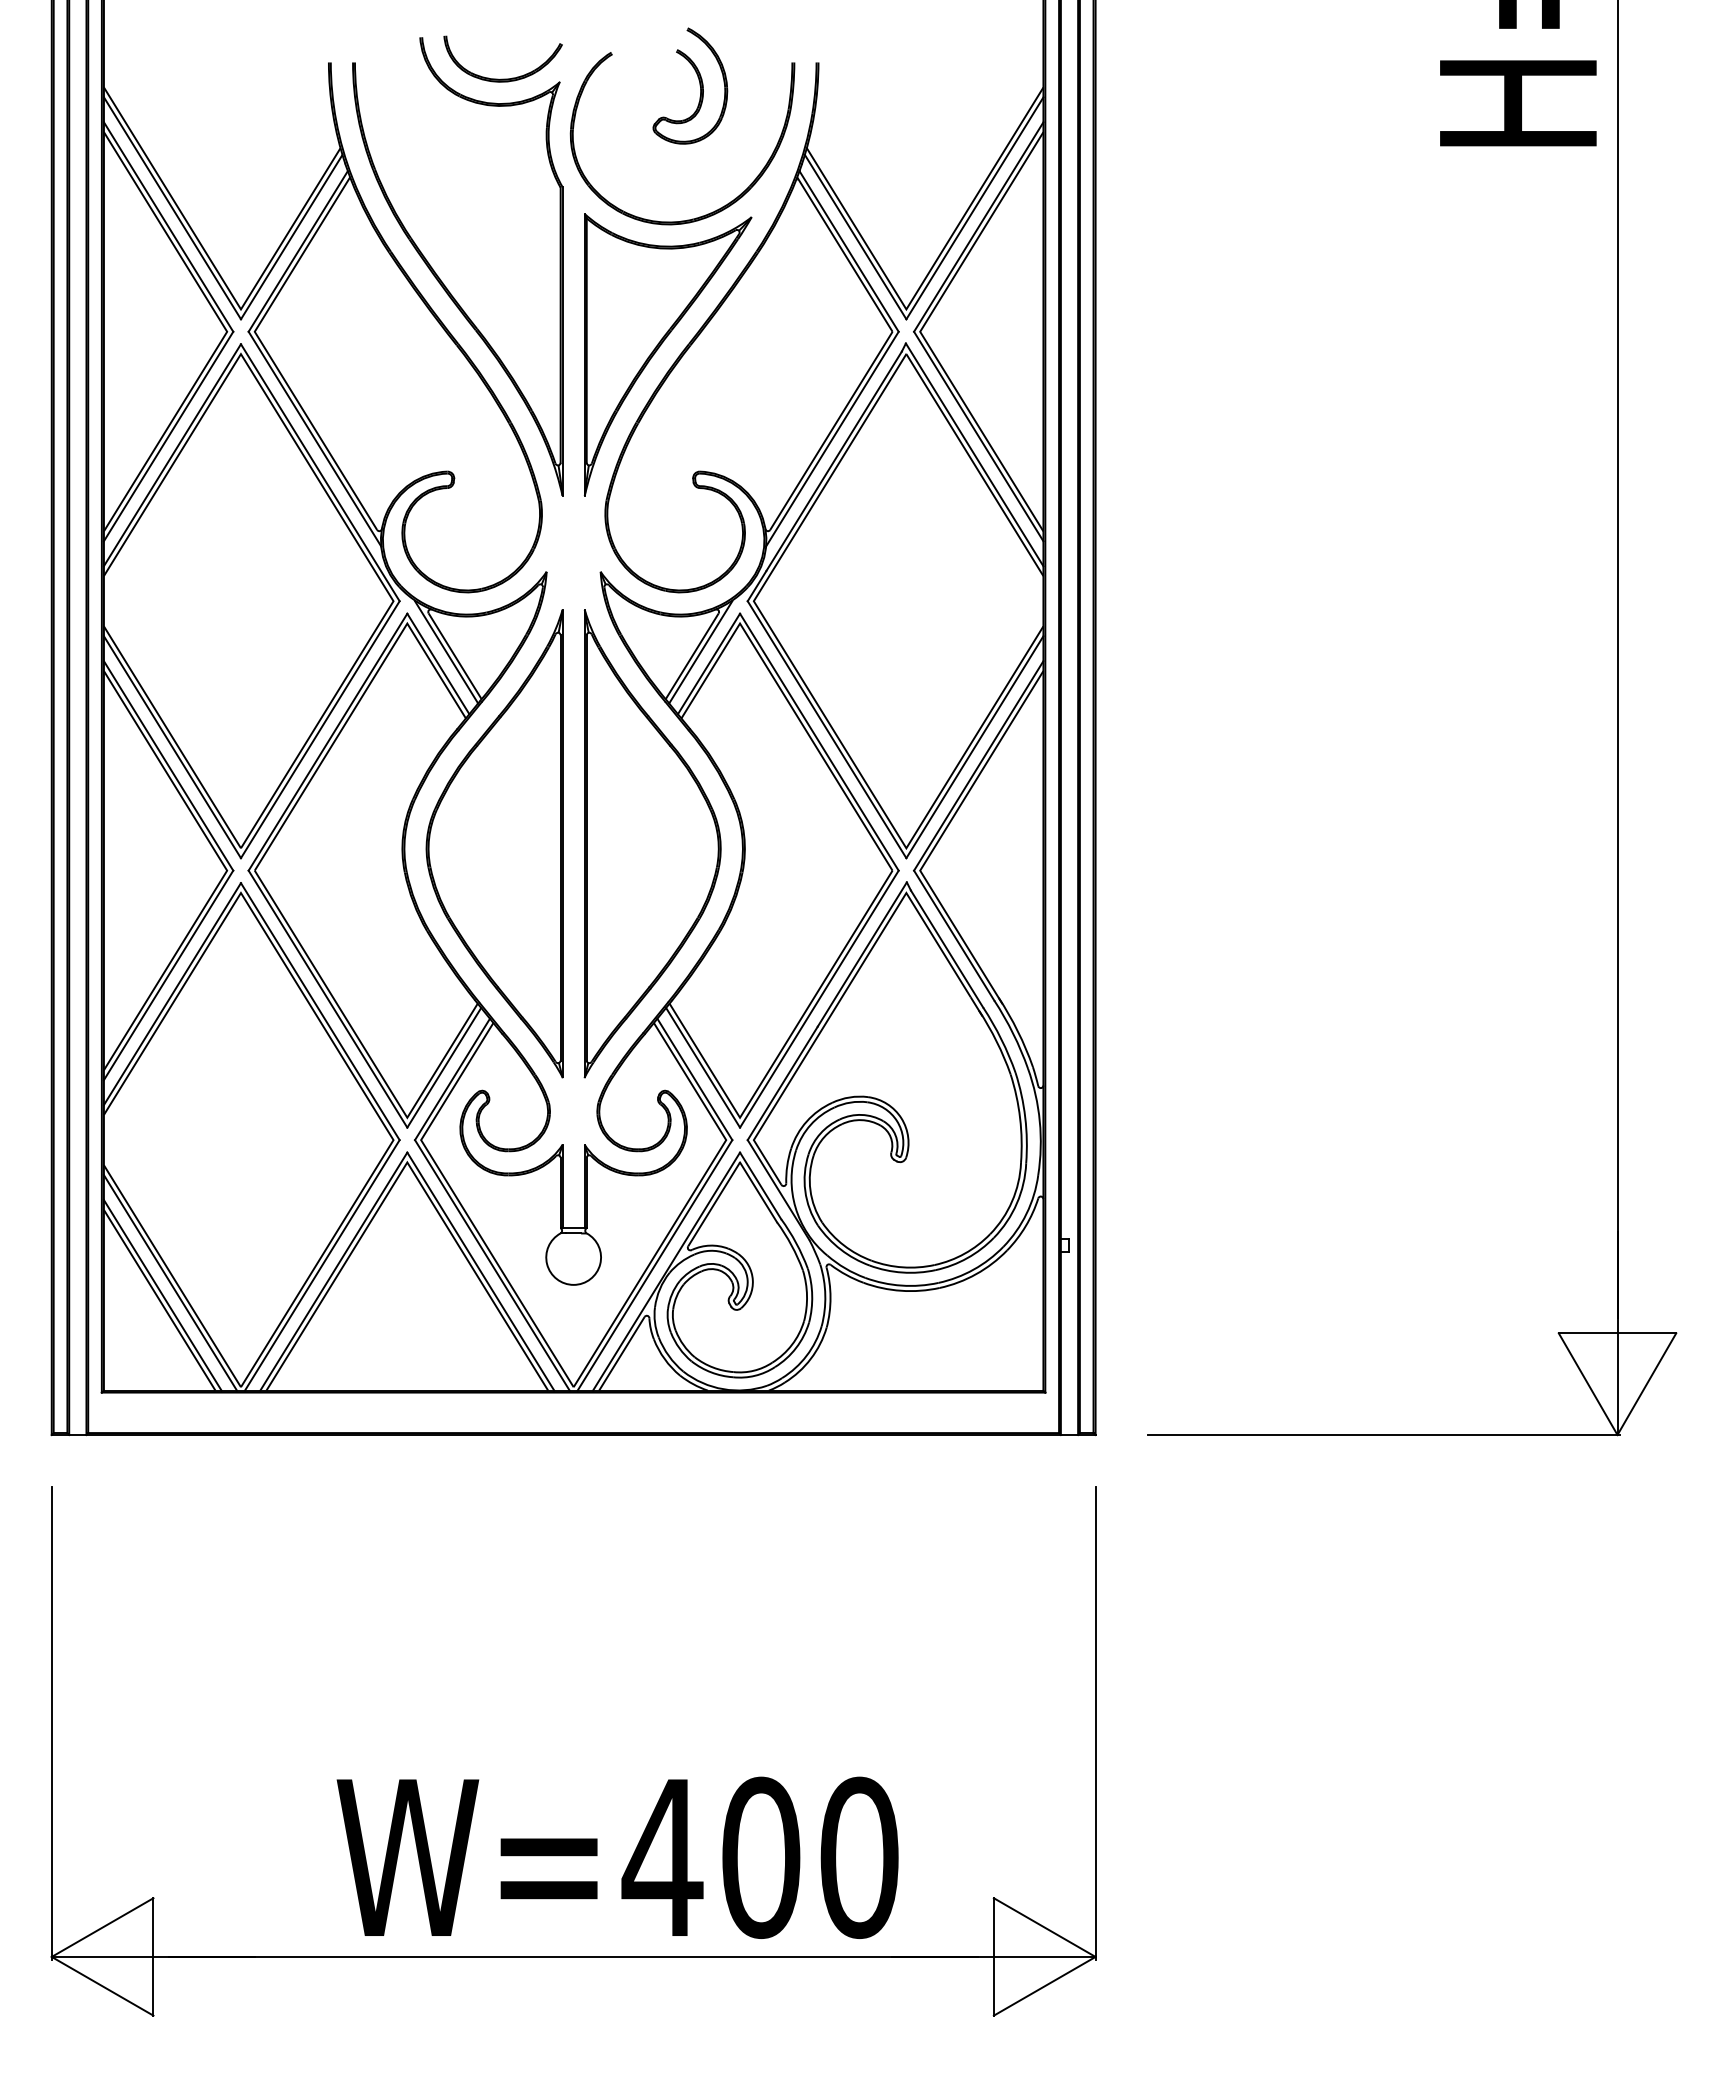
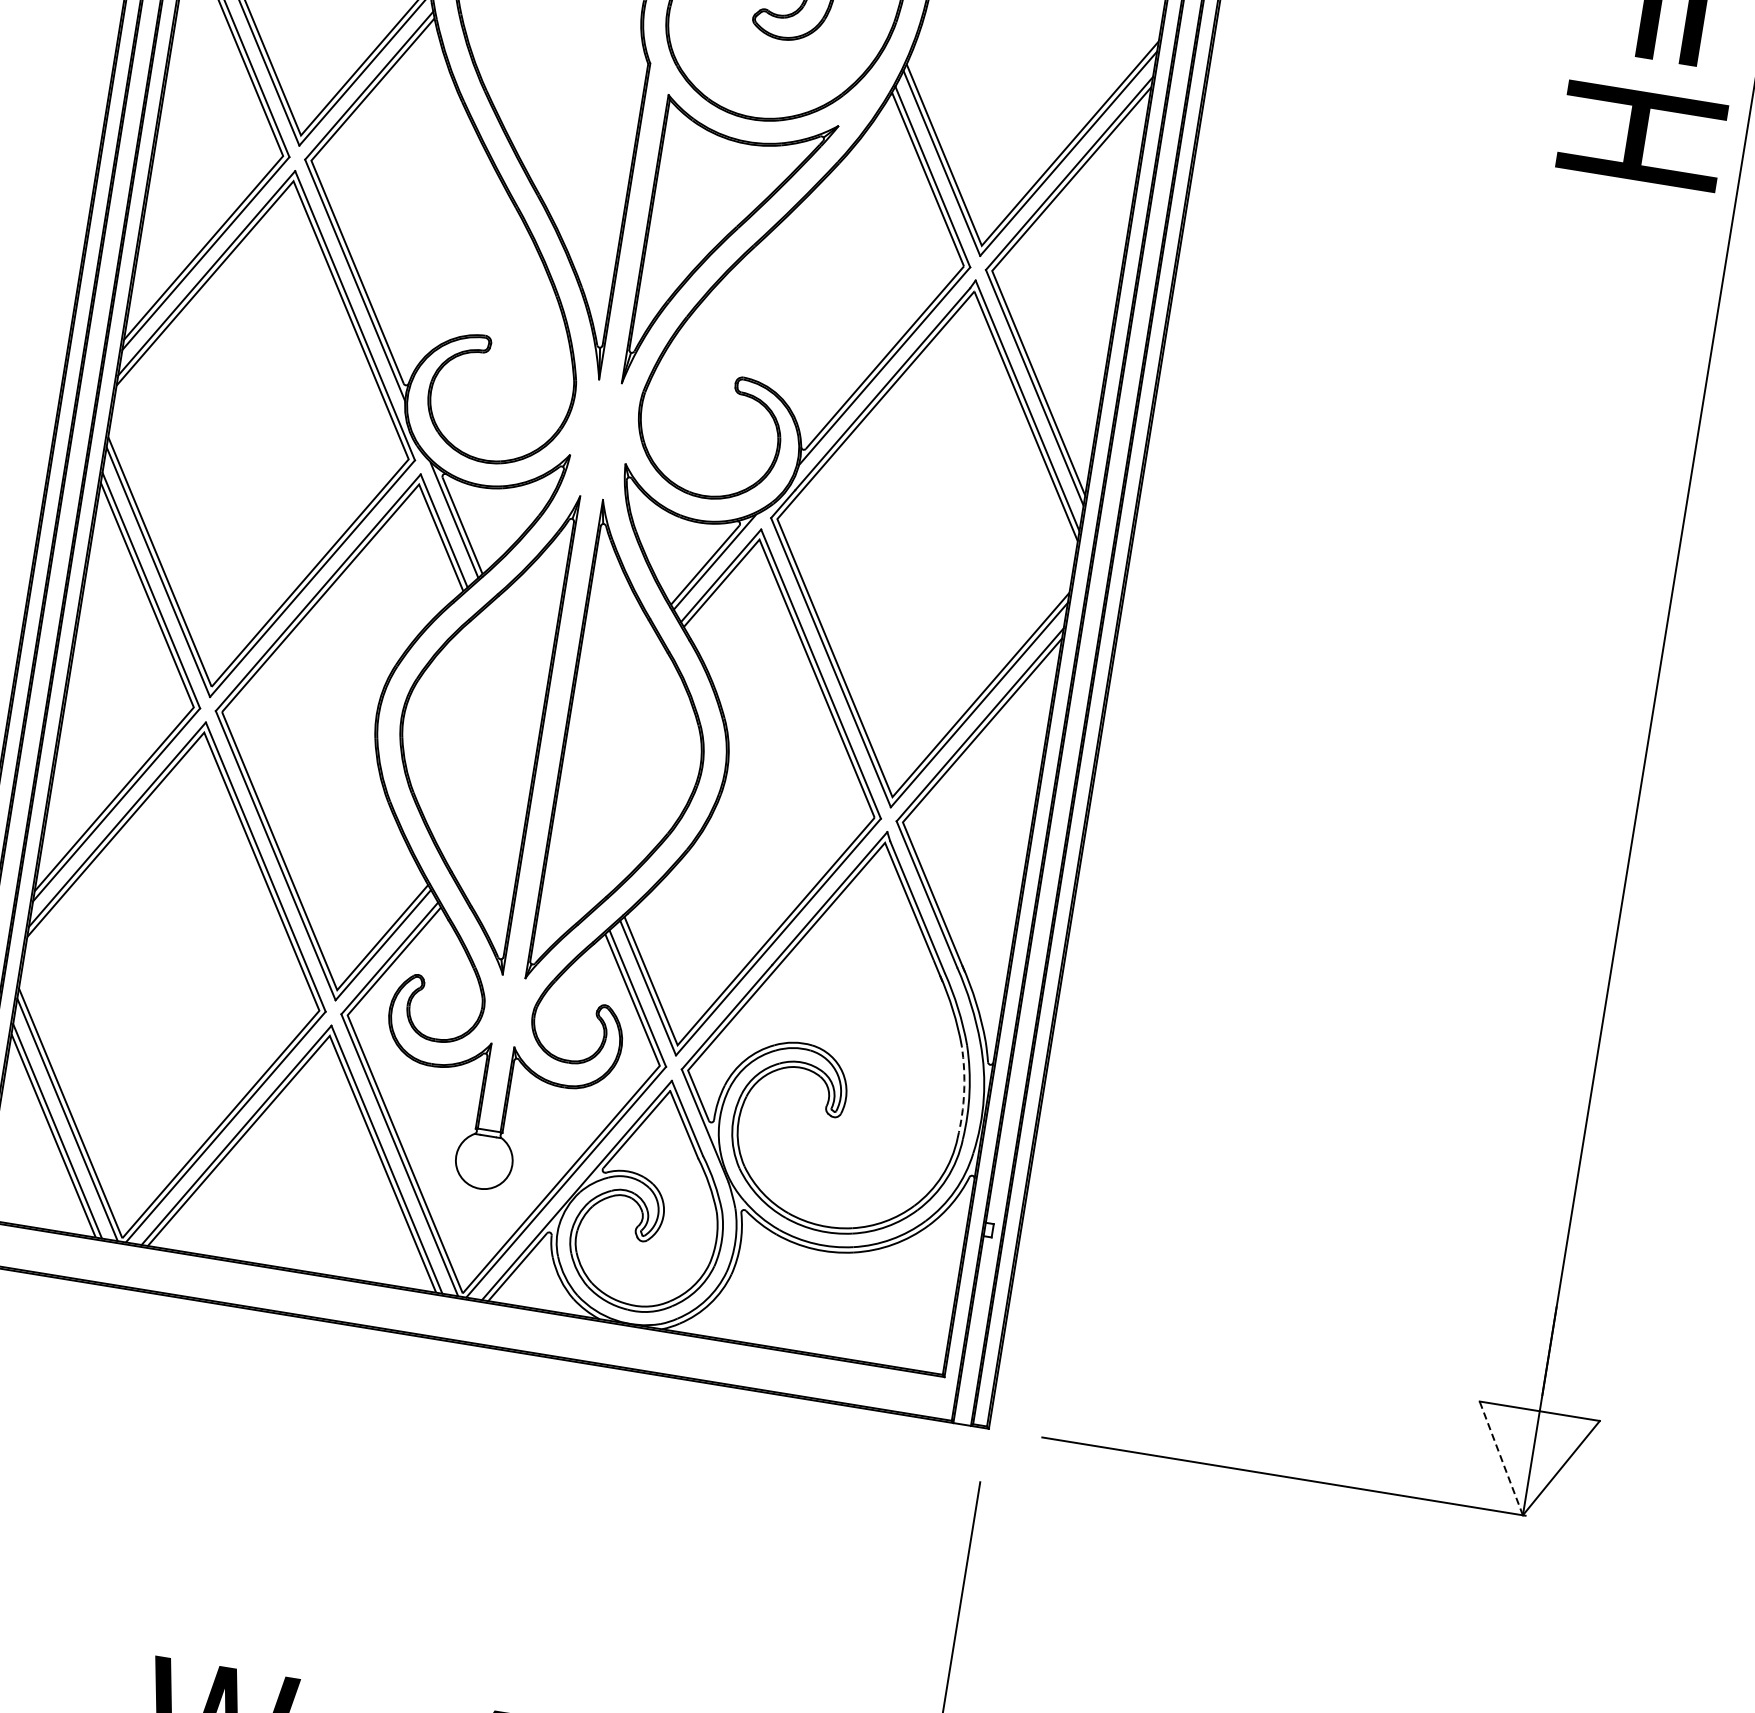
arc: (1020, 1118) -> (964, 1092), solid -> dashed
line: (1588, 1384) -> (1501, 1458), solid -> dashed

